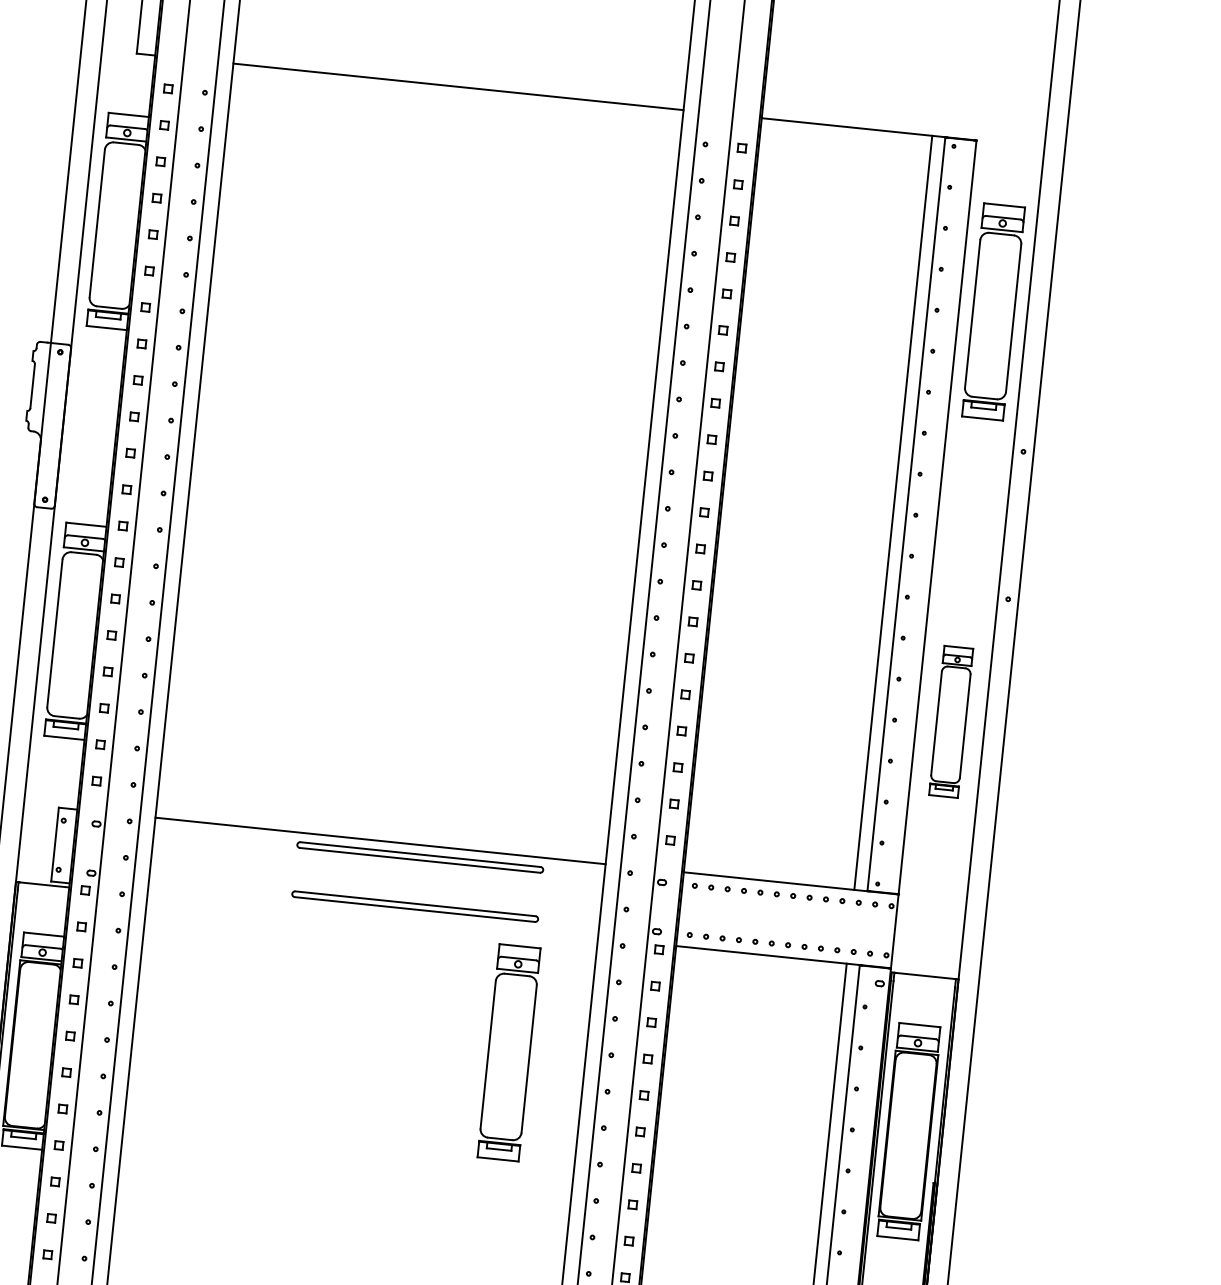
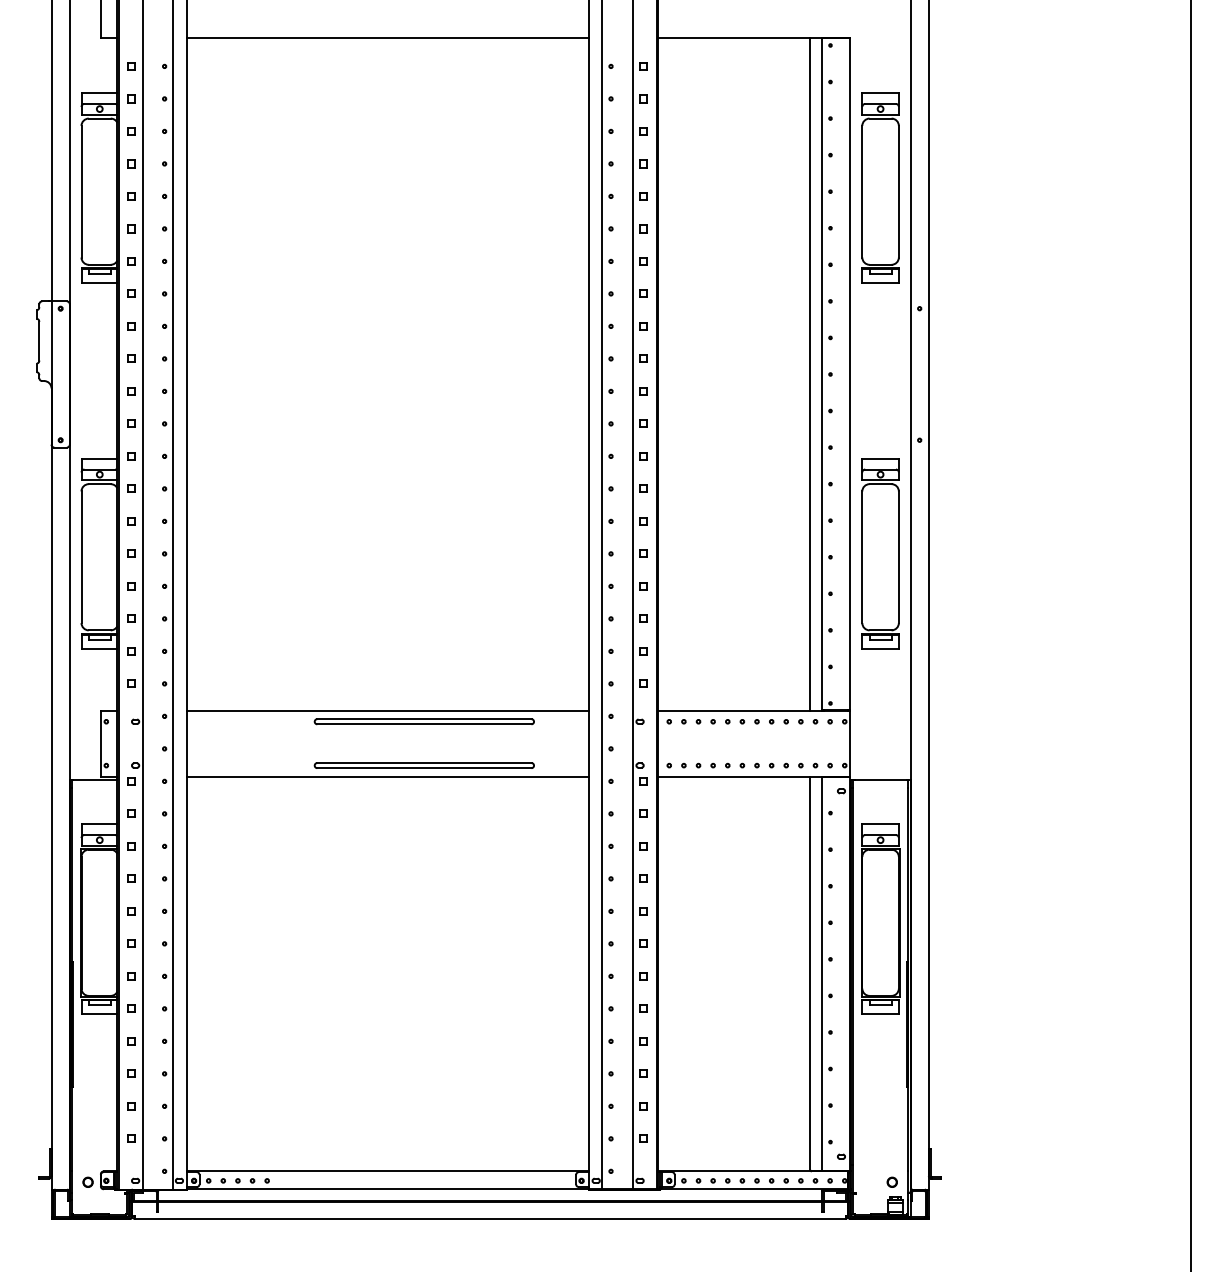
part: (951, 721) -> (880, 553), size x1.43
line: (372, 914) -> (387, 776), added
part: (509, 1052) -> (520, 885), removed

